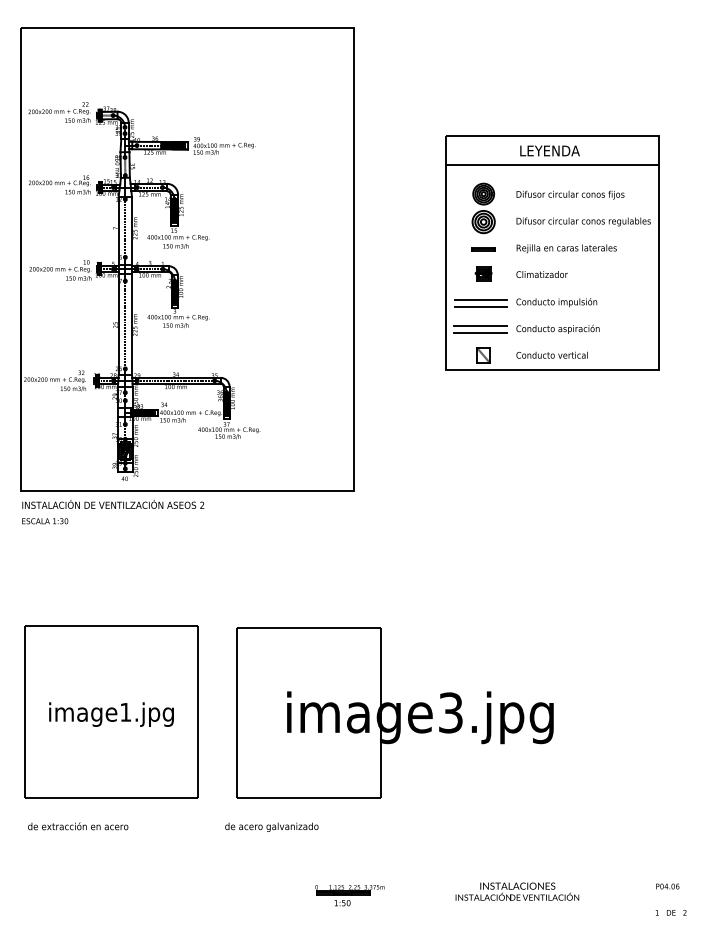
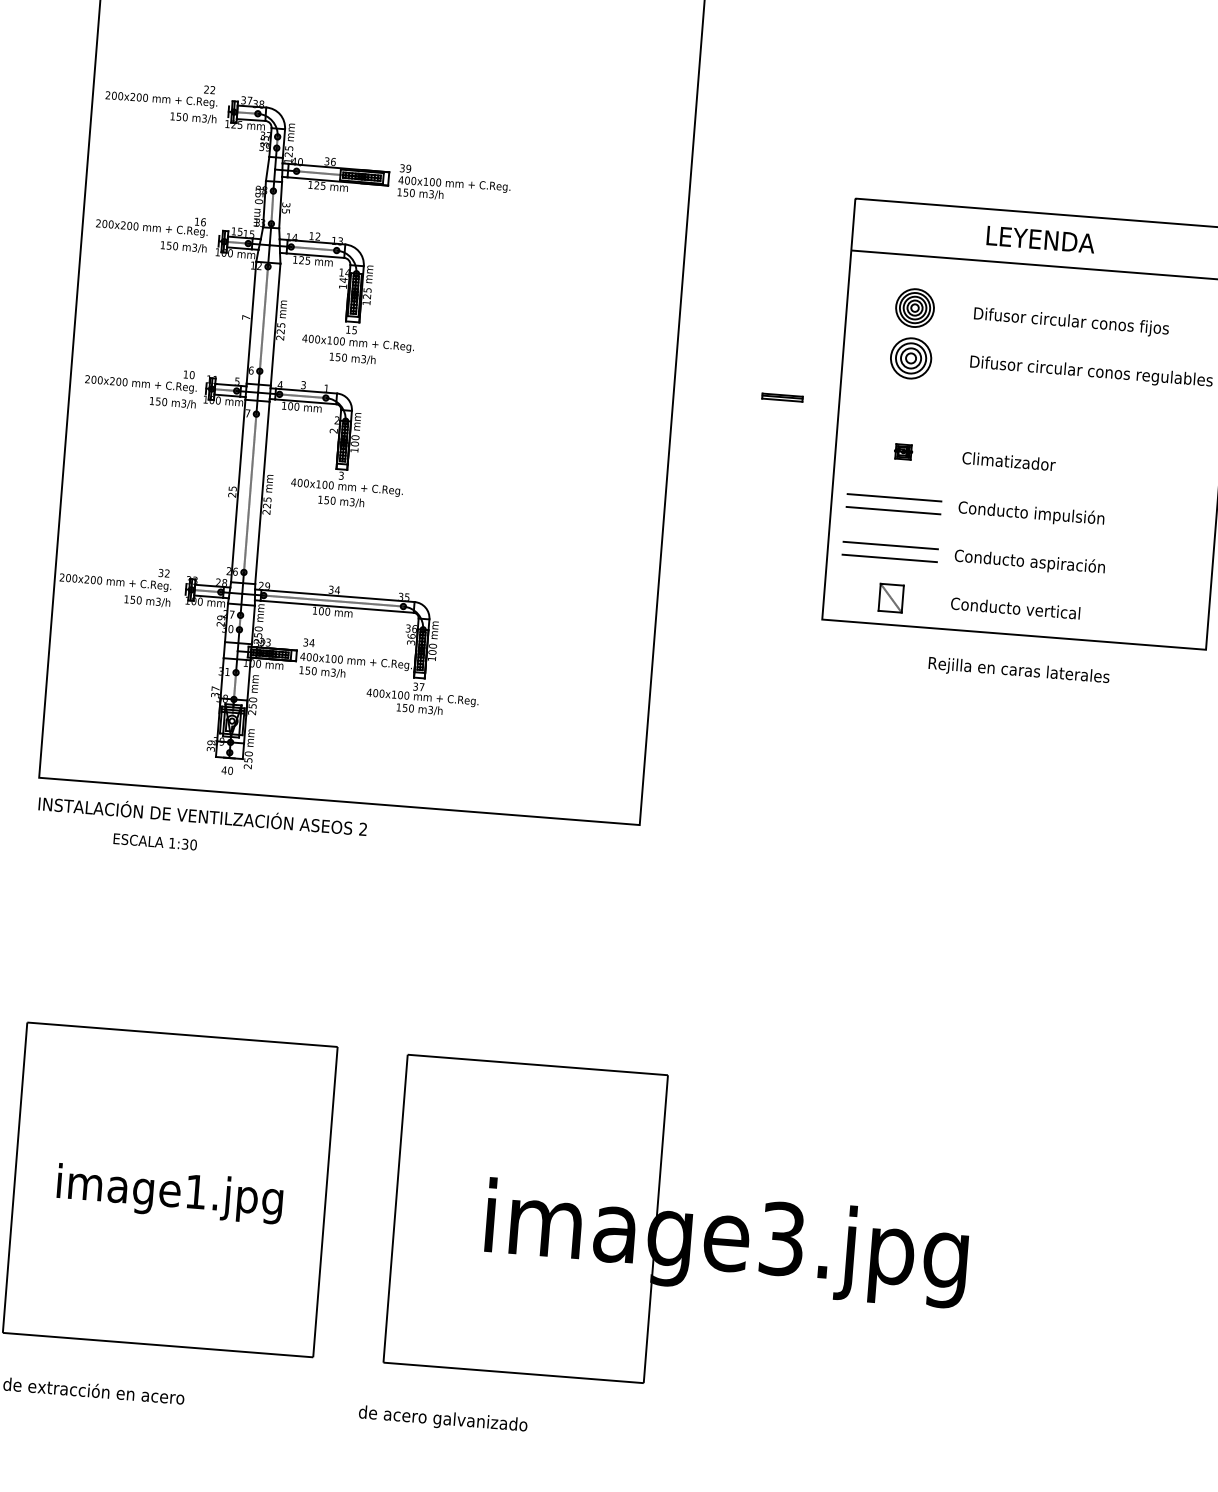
text: (566, 248) -> (1018, 670), moved
line: (483, 249) -> (782, 398), moved
part: (483, 273) -> (903, 451), size x0.6
text: (45, 521) -> (155, 842), moved

